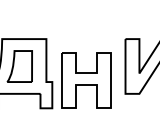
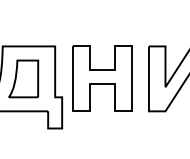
part: (86, 80) -> (102, 78), moved

